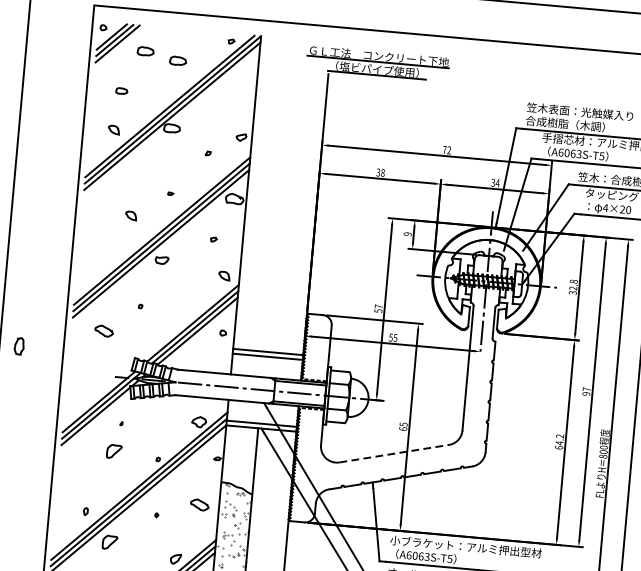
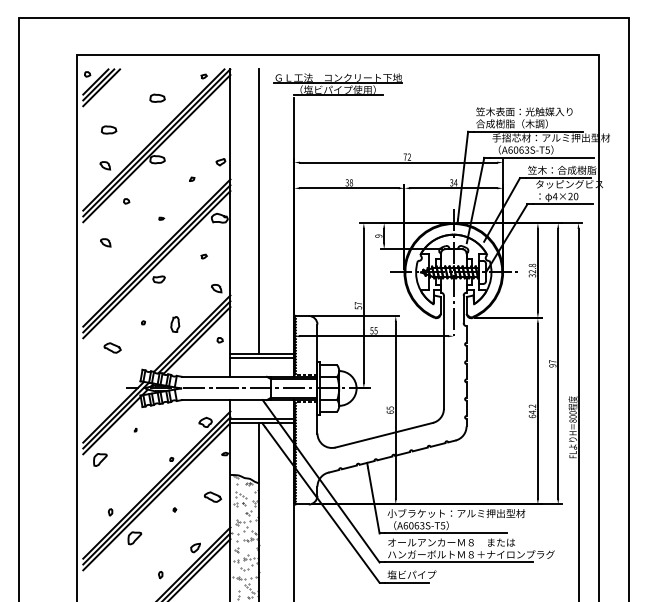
part: (145, 50) -> (127, 91), removed
part: (122, 90) -> (109, 129), size x1.43
part: (133, 171) -> (126, 201), added
line: (279, 195) -> (259, 211), added
part: (131, 215) -> (105, 242), moved
part: (19, 346) -> (175, 324), moved
part: (114, 451) -> (100, 459), moved
line: (394, 454) -> (384, 435), dashed -> solid

